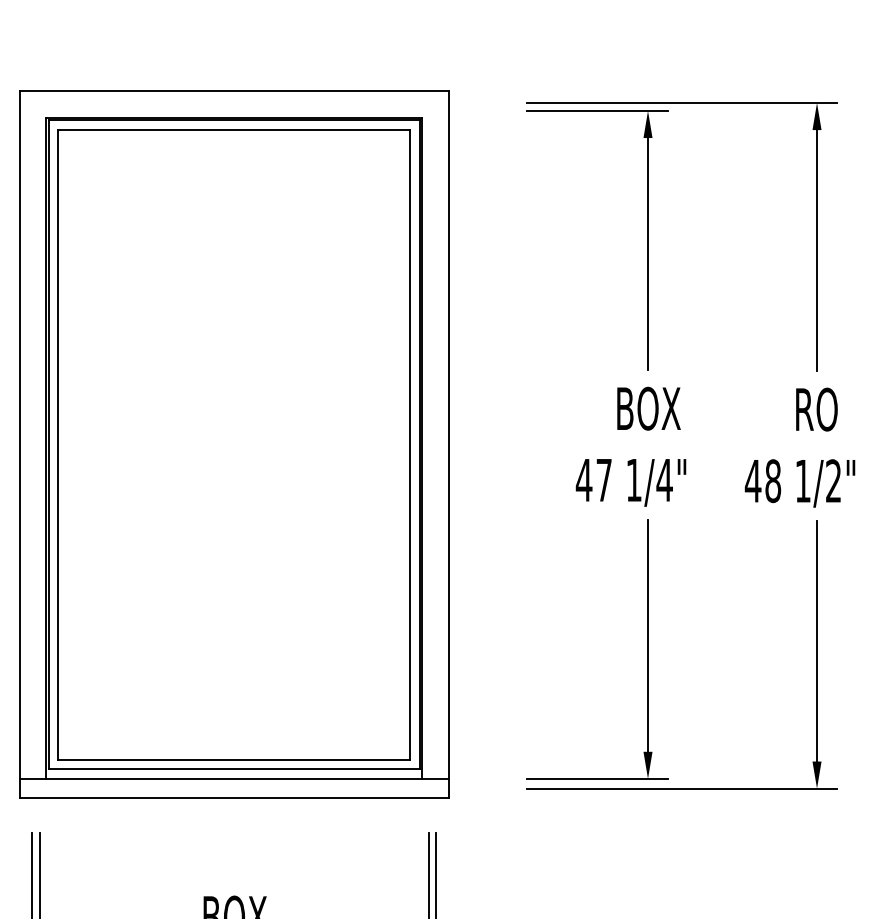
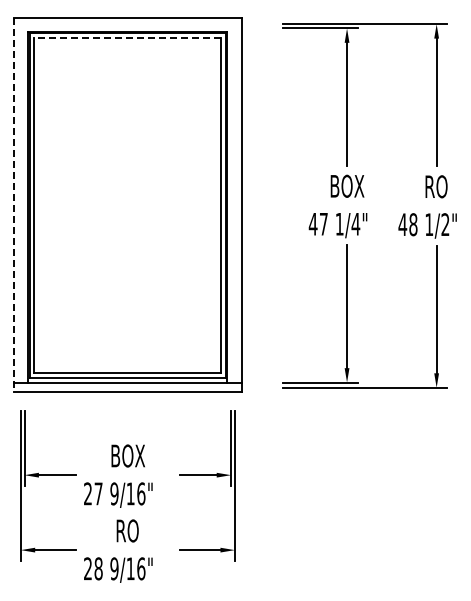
line: (233, 129) -> (127, 38), solid -> dashed
line: (20, 444) -> (14, 205), solid -> dashed

